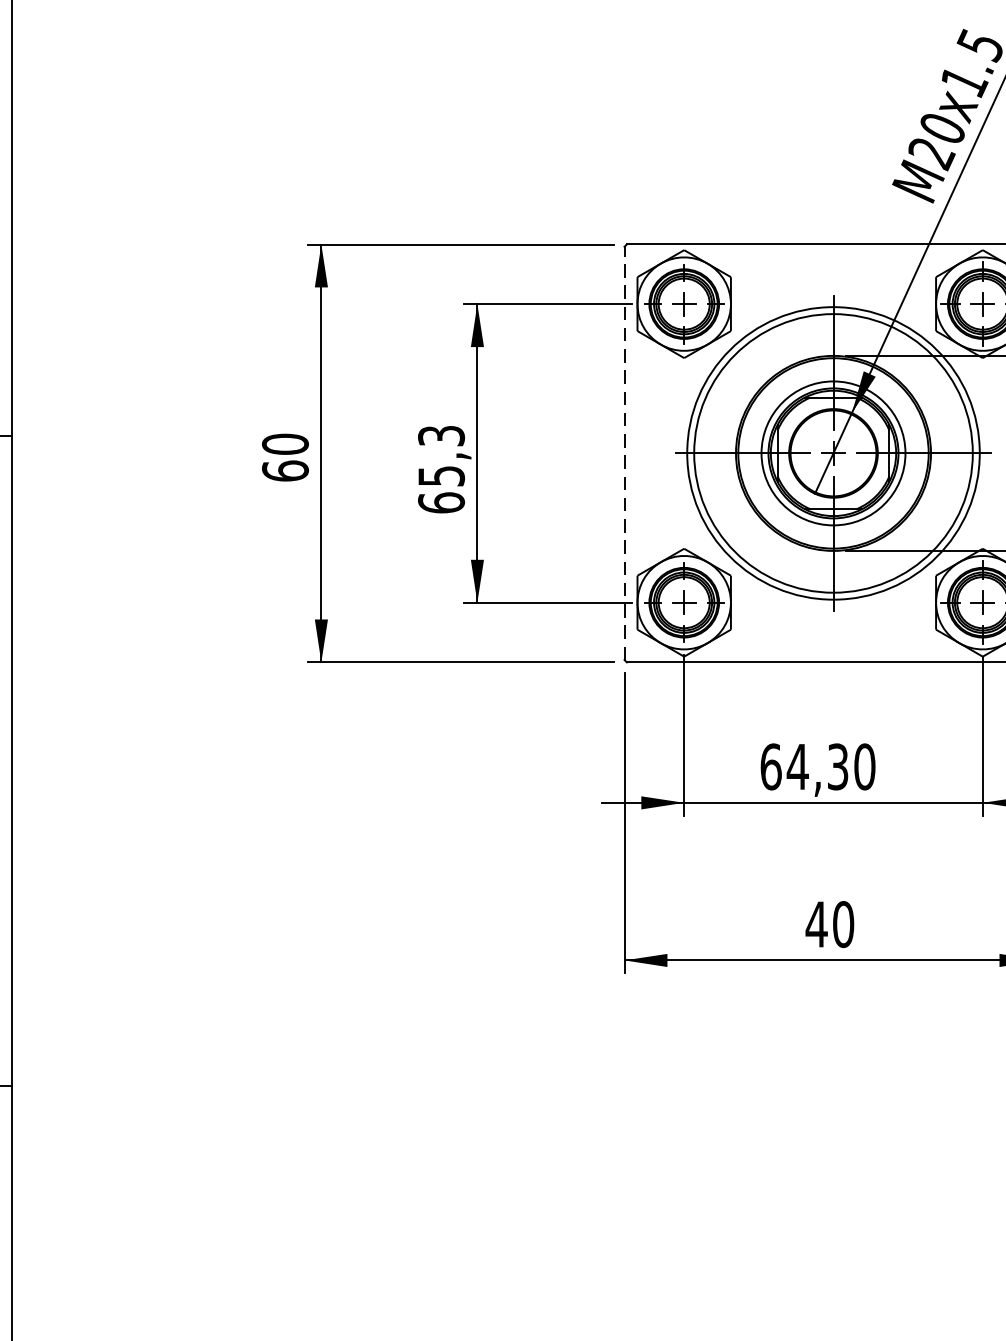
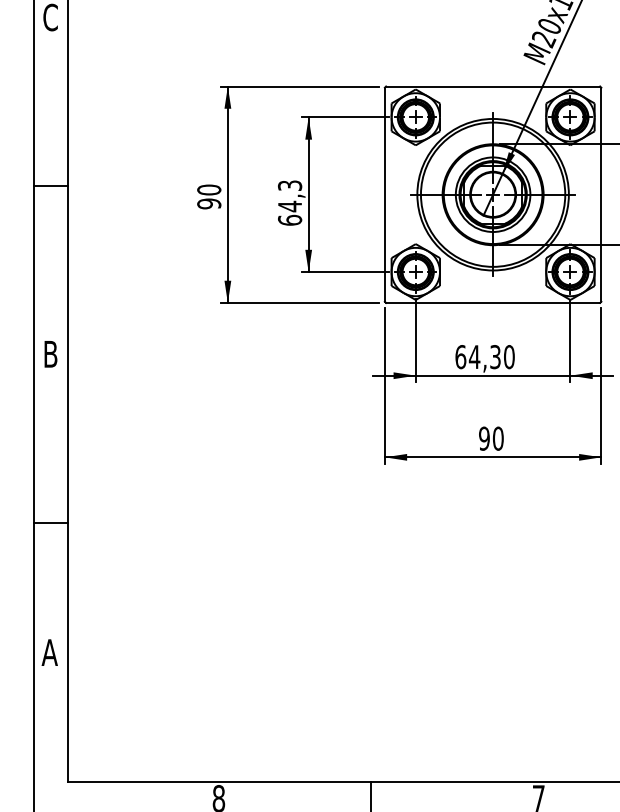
line: (623, 452) -> (384, 194), dashed -> solid
text: (285, 470) -> (209, 203), 60 -> 90
text: (442, 476) -> (290, 206), 65,3 -> 64,3
text: (816, 924) -> (484, 438), 40 -> 90

